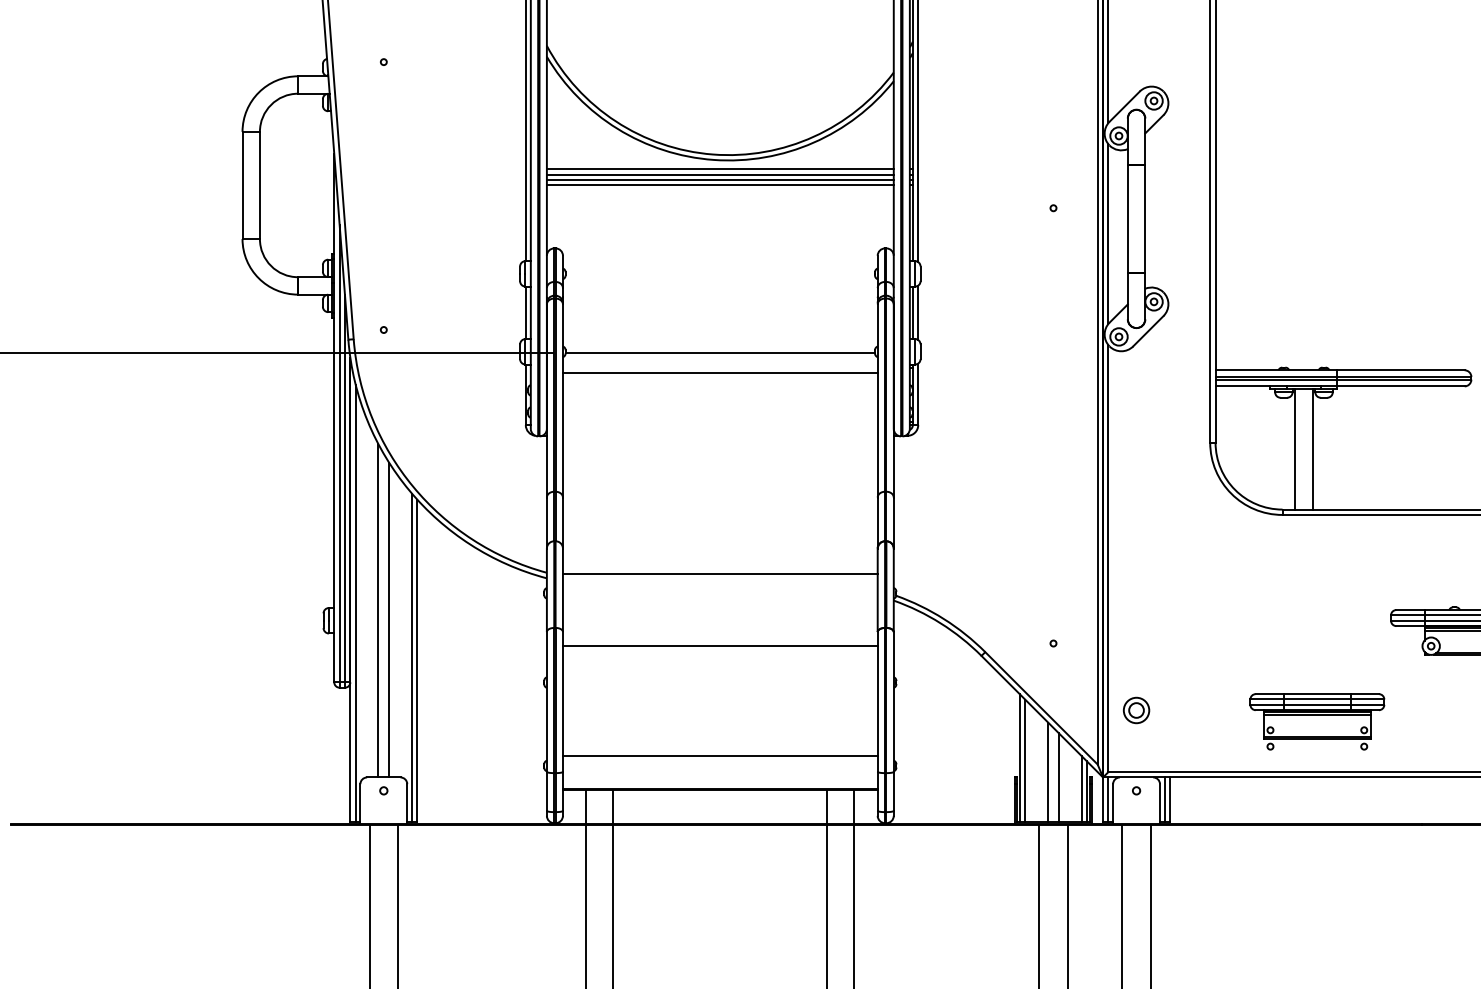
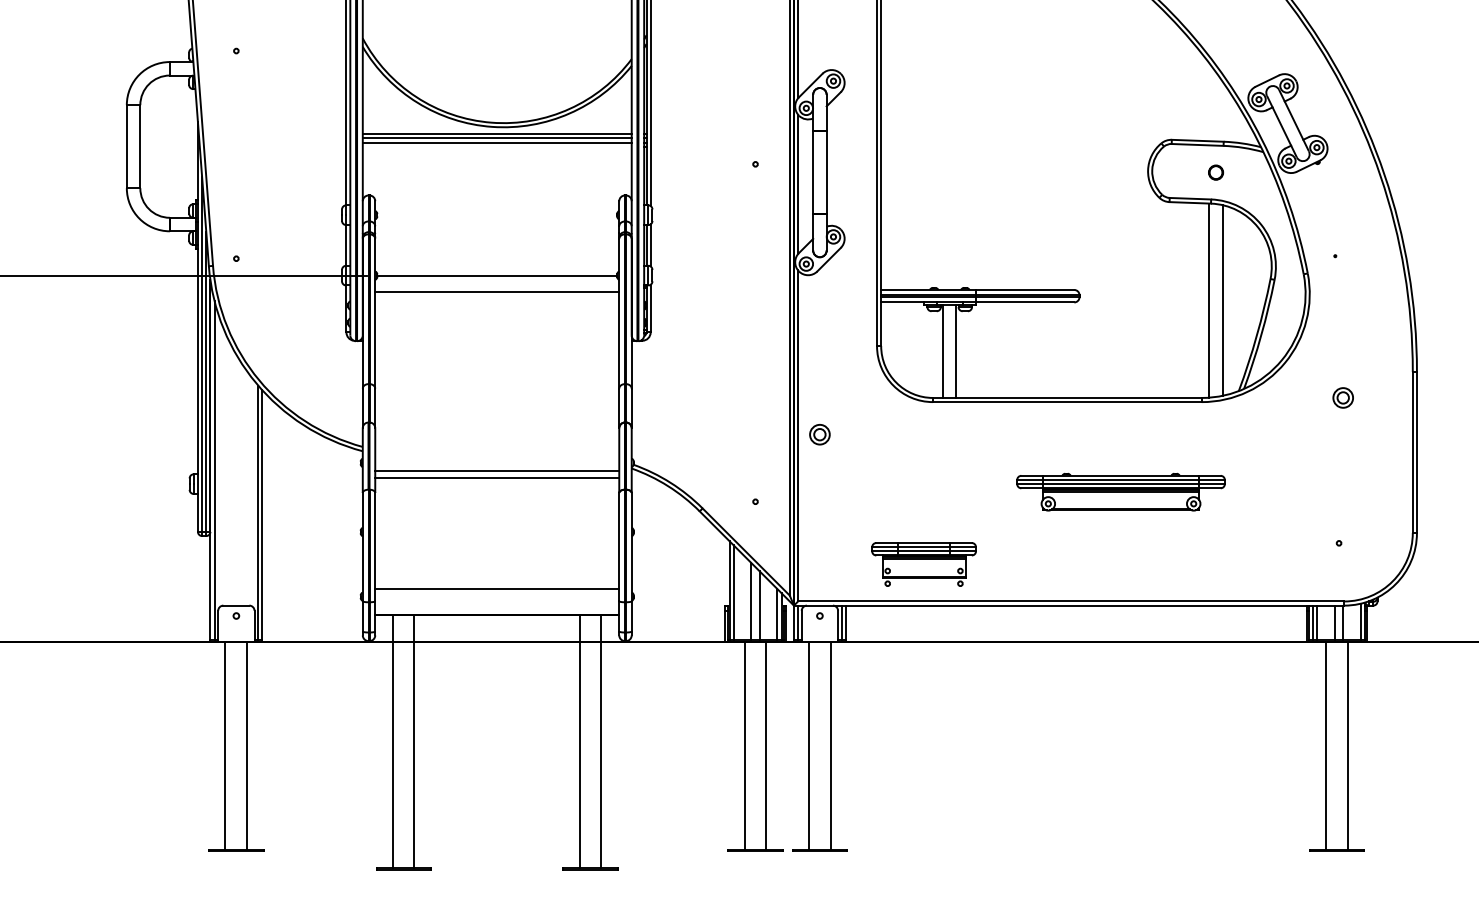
line: (719, 185) -> (496, 146), removed
line: (720, 573) -> (497, 477), moved
line: (378, 610) -> (232, 476), removed
line: (389, 619) -> (240, 483), removed
line: (720, 645) -> (497, 470), moved
part: (1135, 710) -> (819, 434), moved
part: (1316, 721) -> (923, 564), moved

